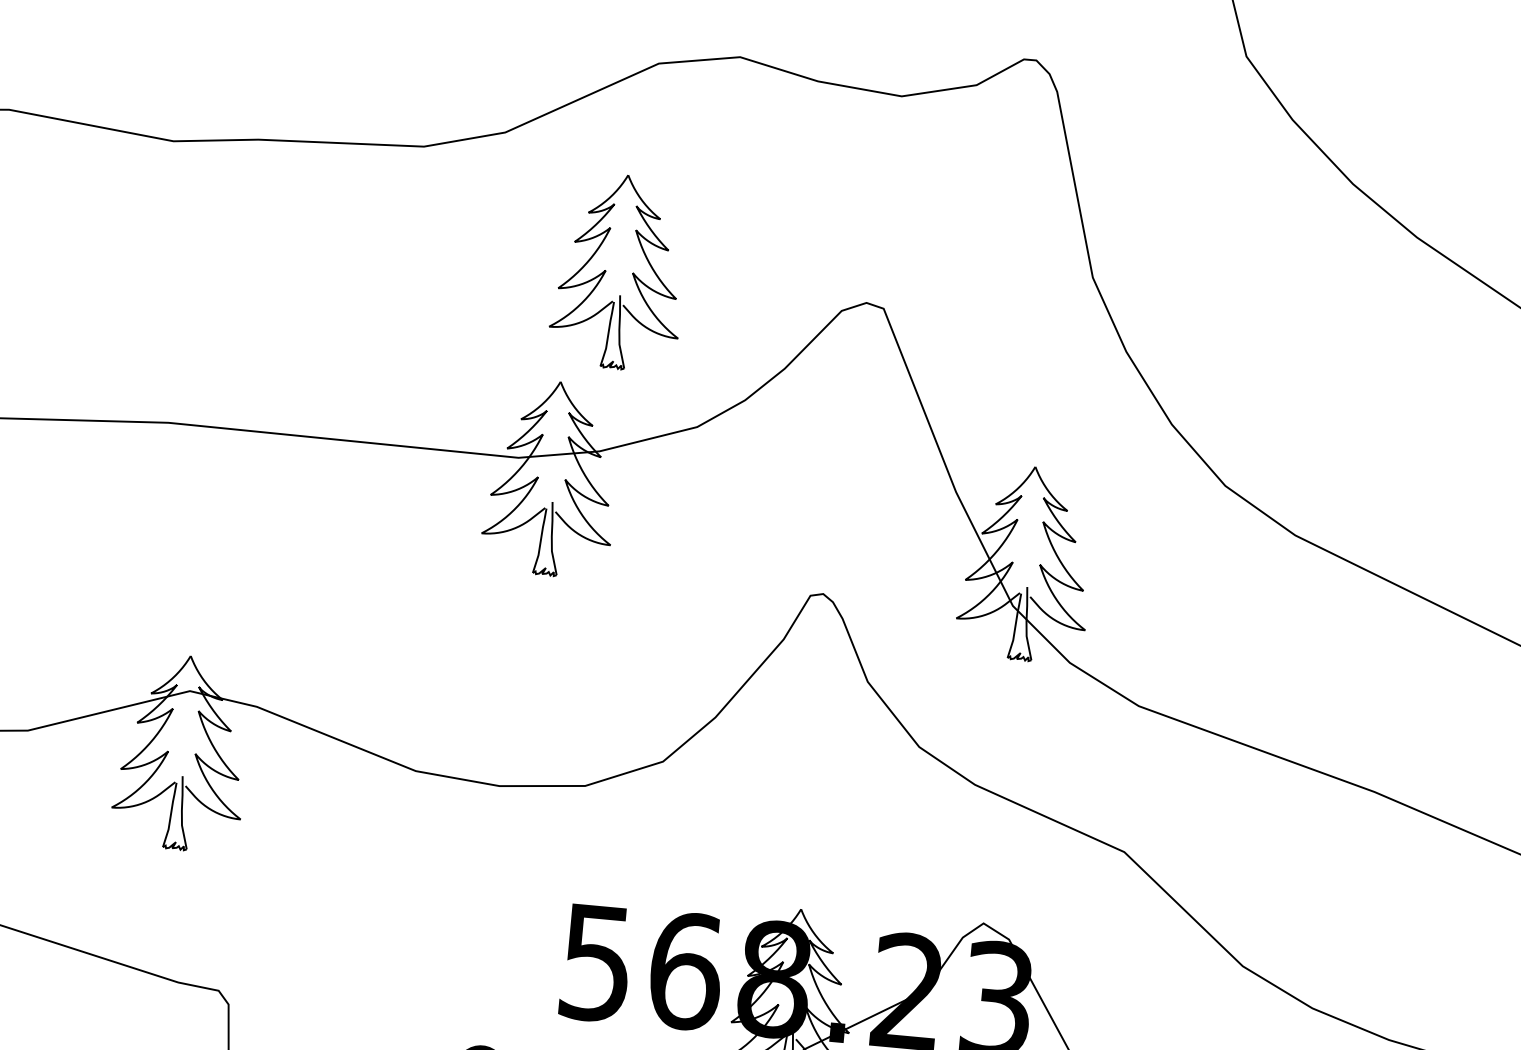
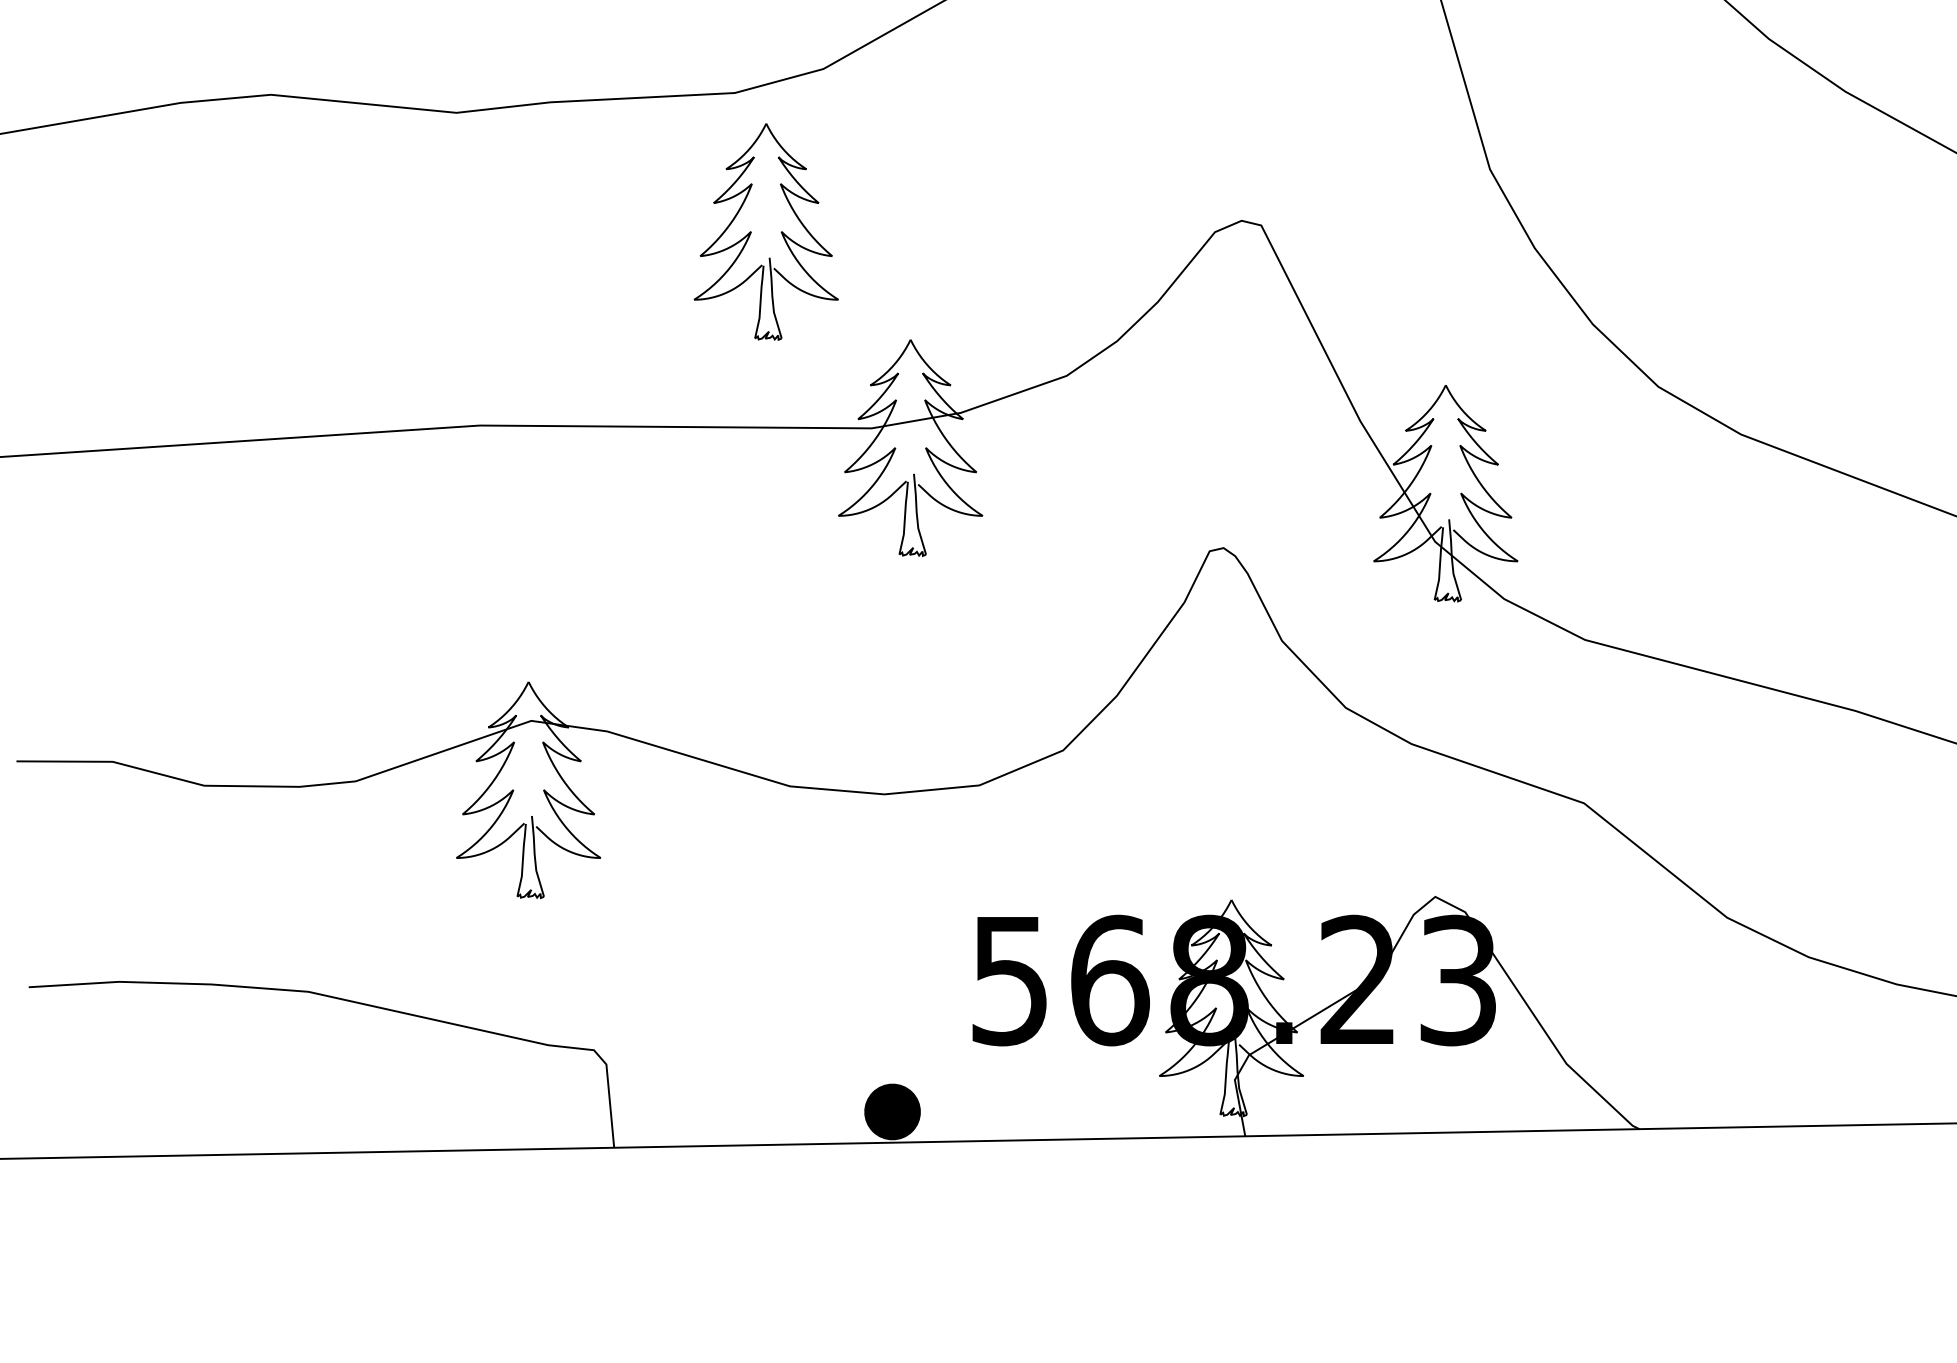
part: (606, 270) -> (751, 231), moved

